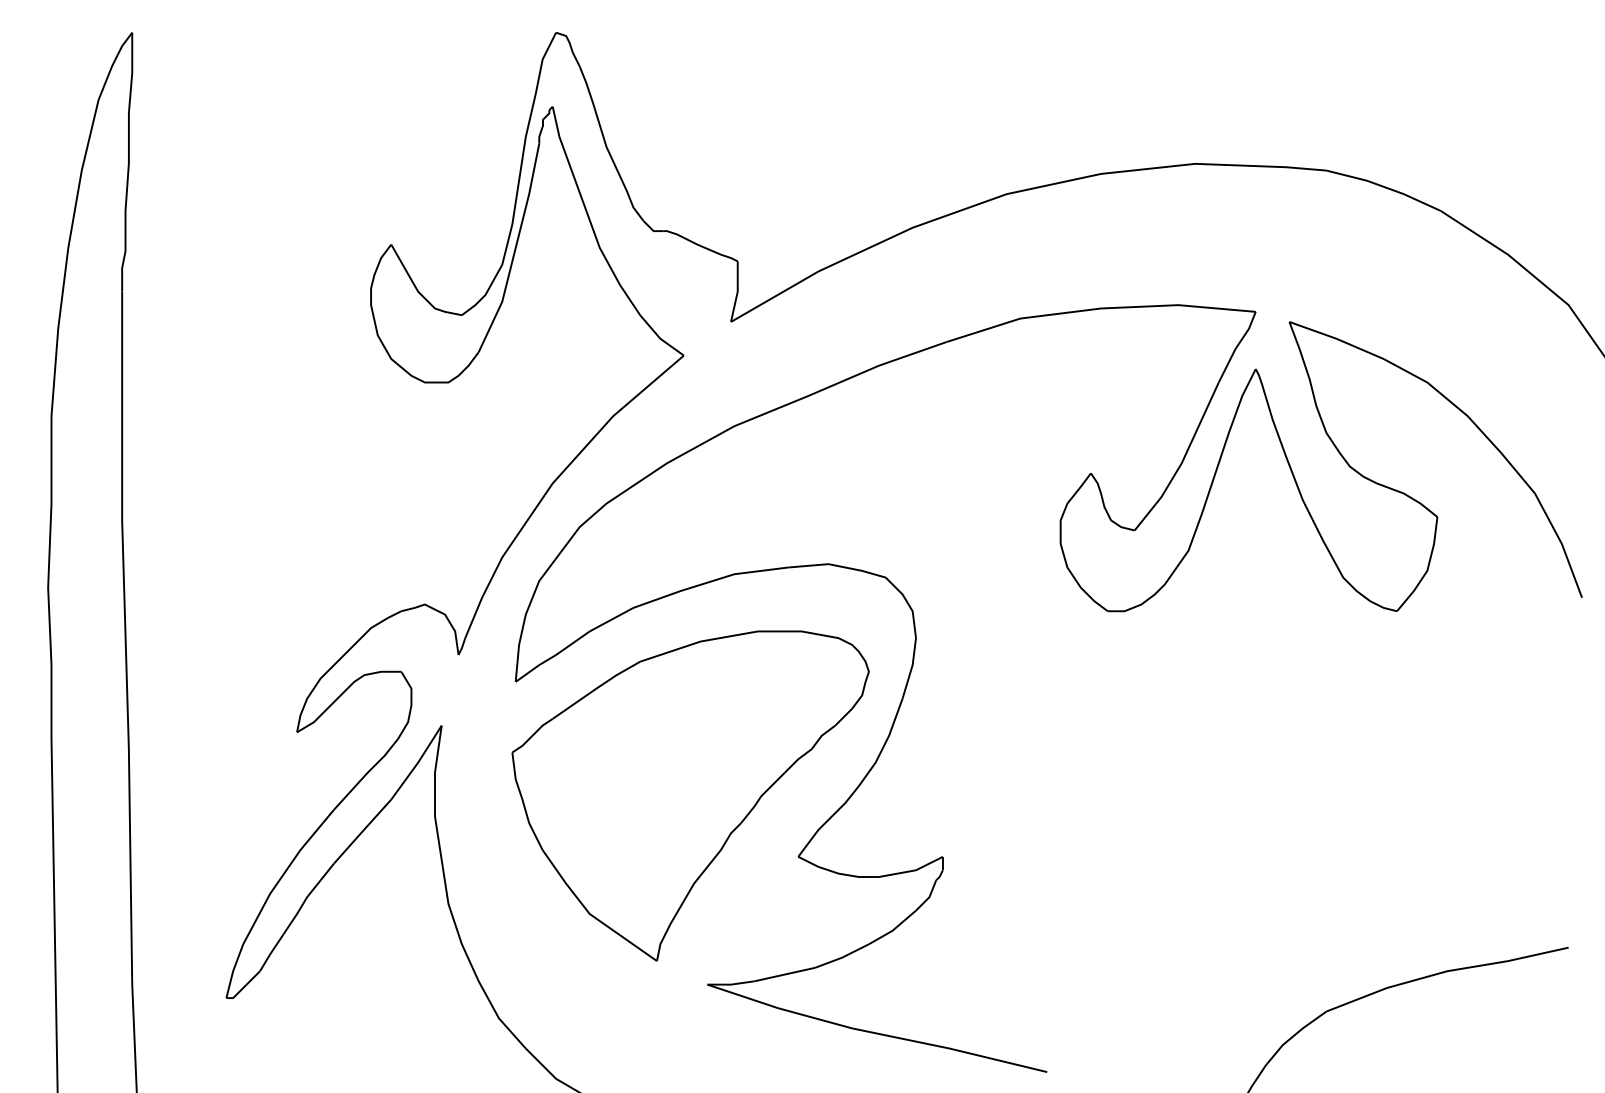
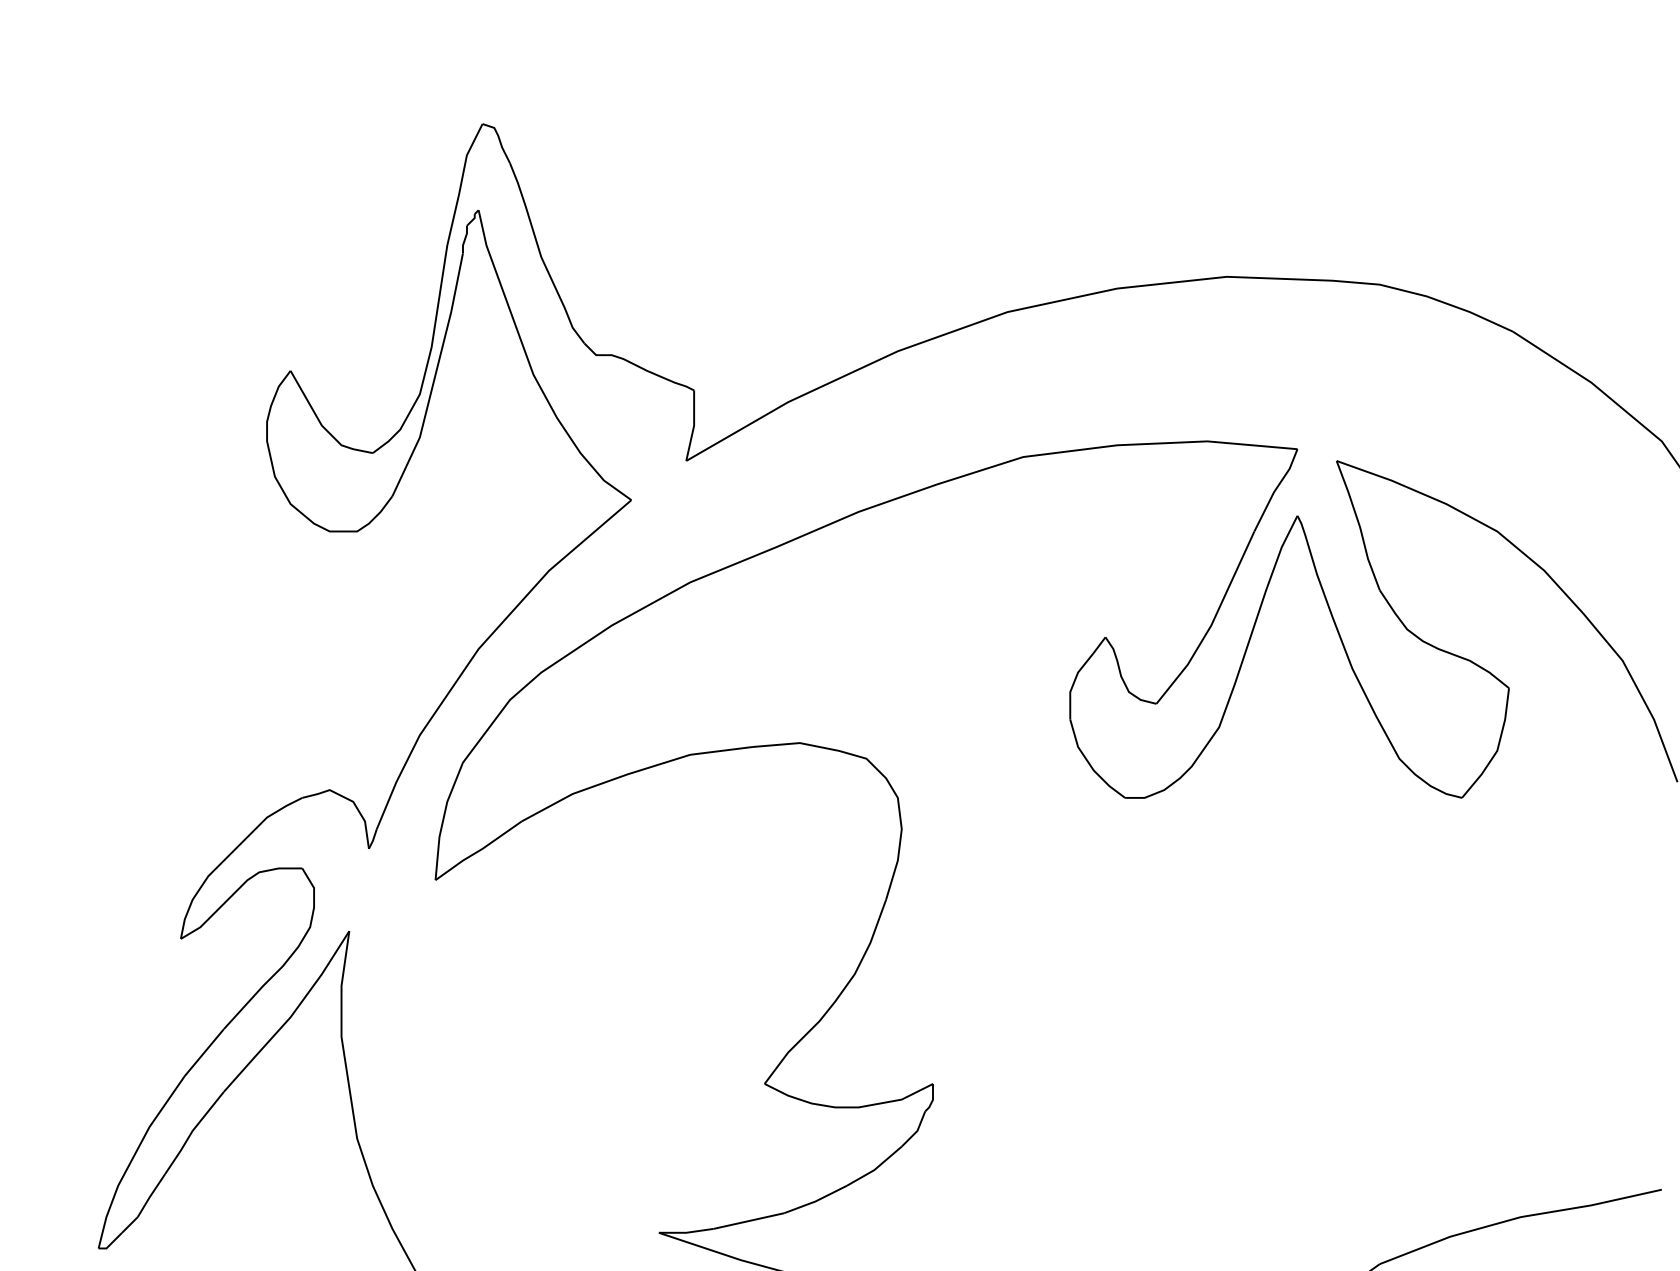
part: (690, 795) -> (639, 1012), removed

